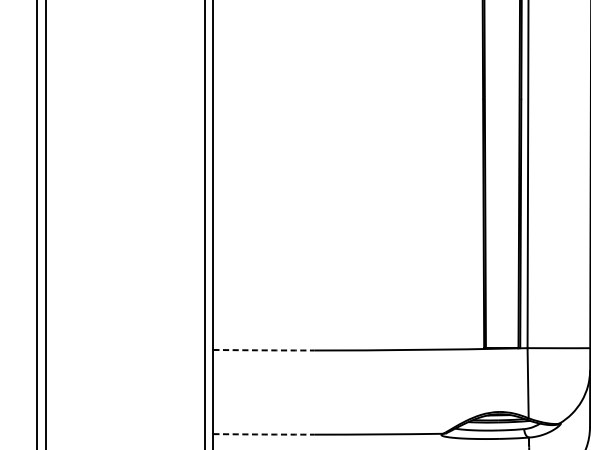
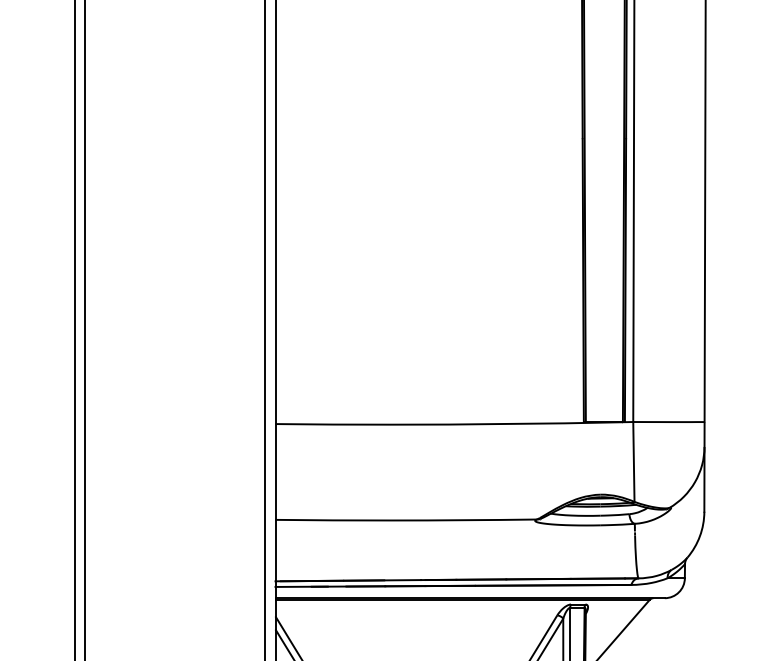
arc: (264, 350) -> (333, 424), dashed -> solid
arc: (264, 434) -> (333, 520), dashed -> solid

